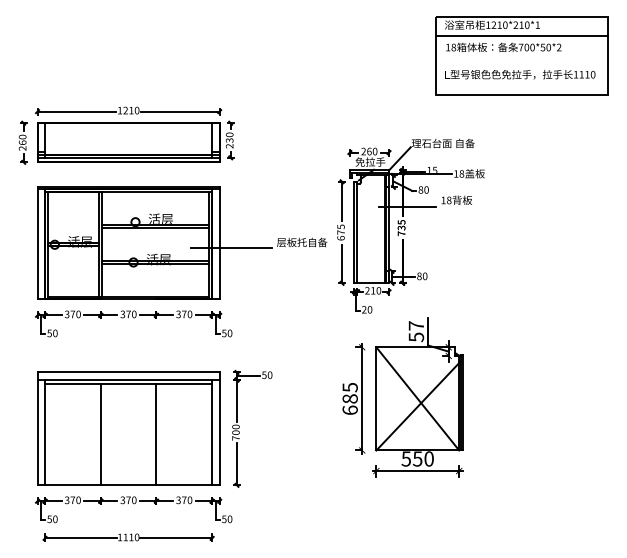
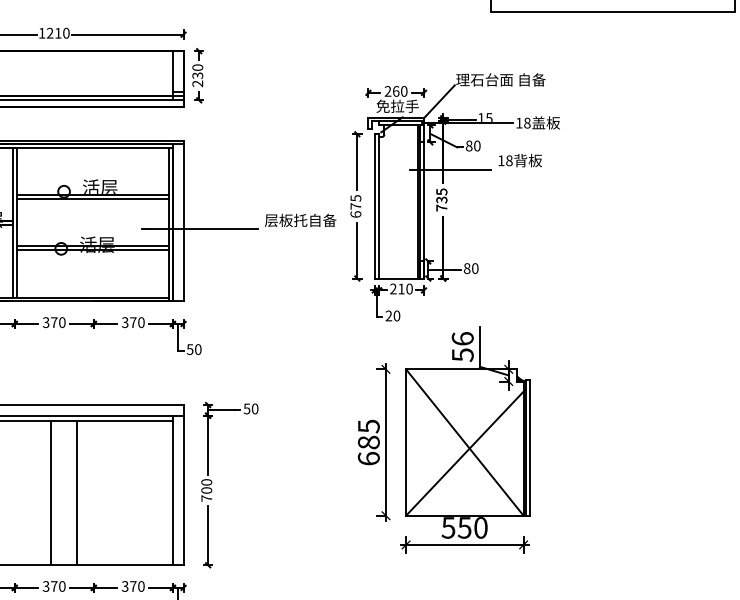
text: (416, 325) -> (462, 338), 57 -> 56
line: (100, 434) -> (76, 493), moved
line: (156, 434) -> (51, 493), moved

